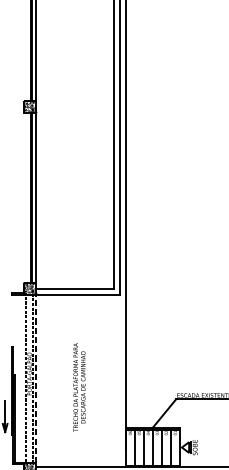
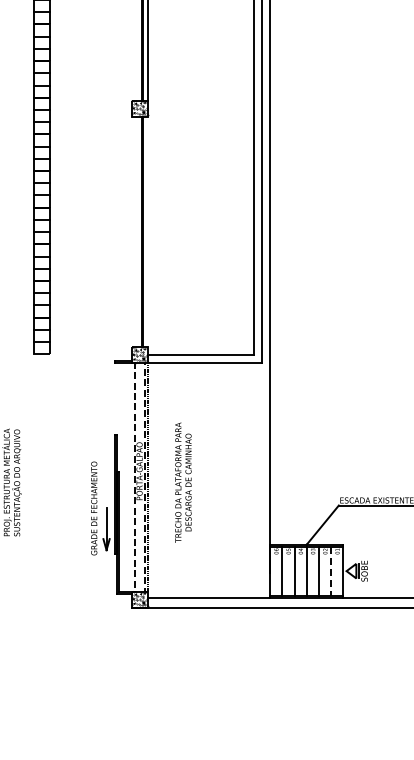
line: (35, 198) -> (147, 232), removed
text: (79, 387) -> (183, 482), moved
line: (170, 447) -> (331, 571), solid -> dashed

